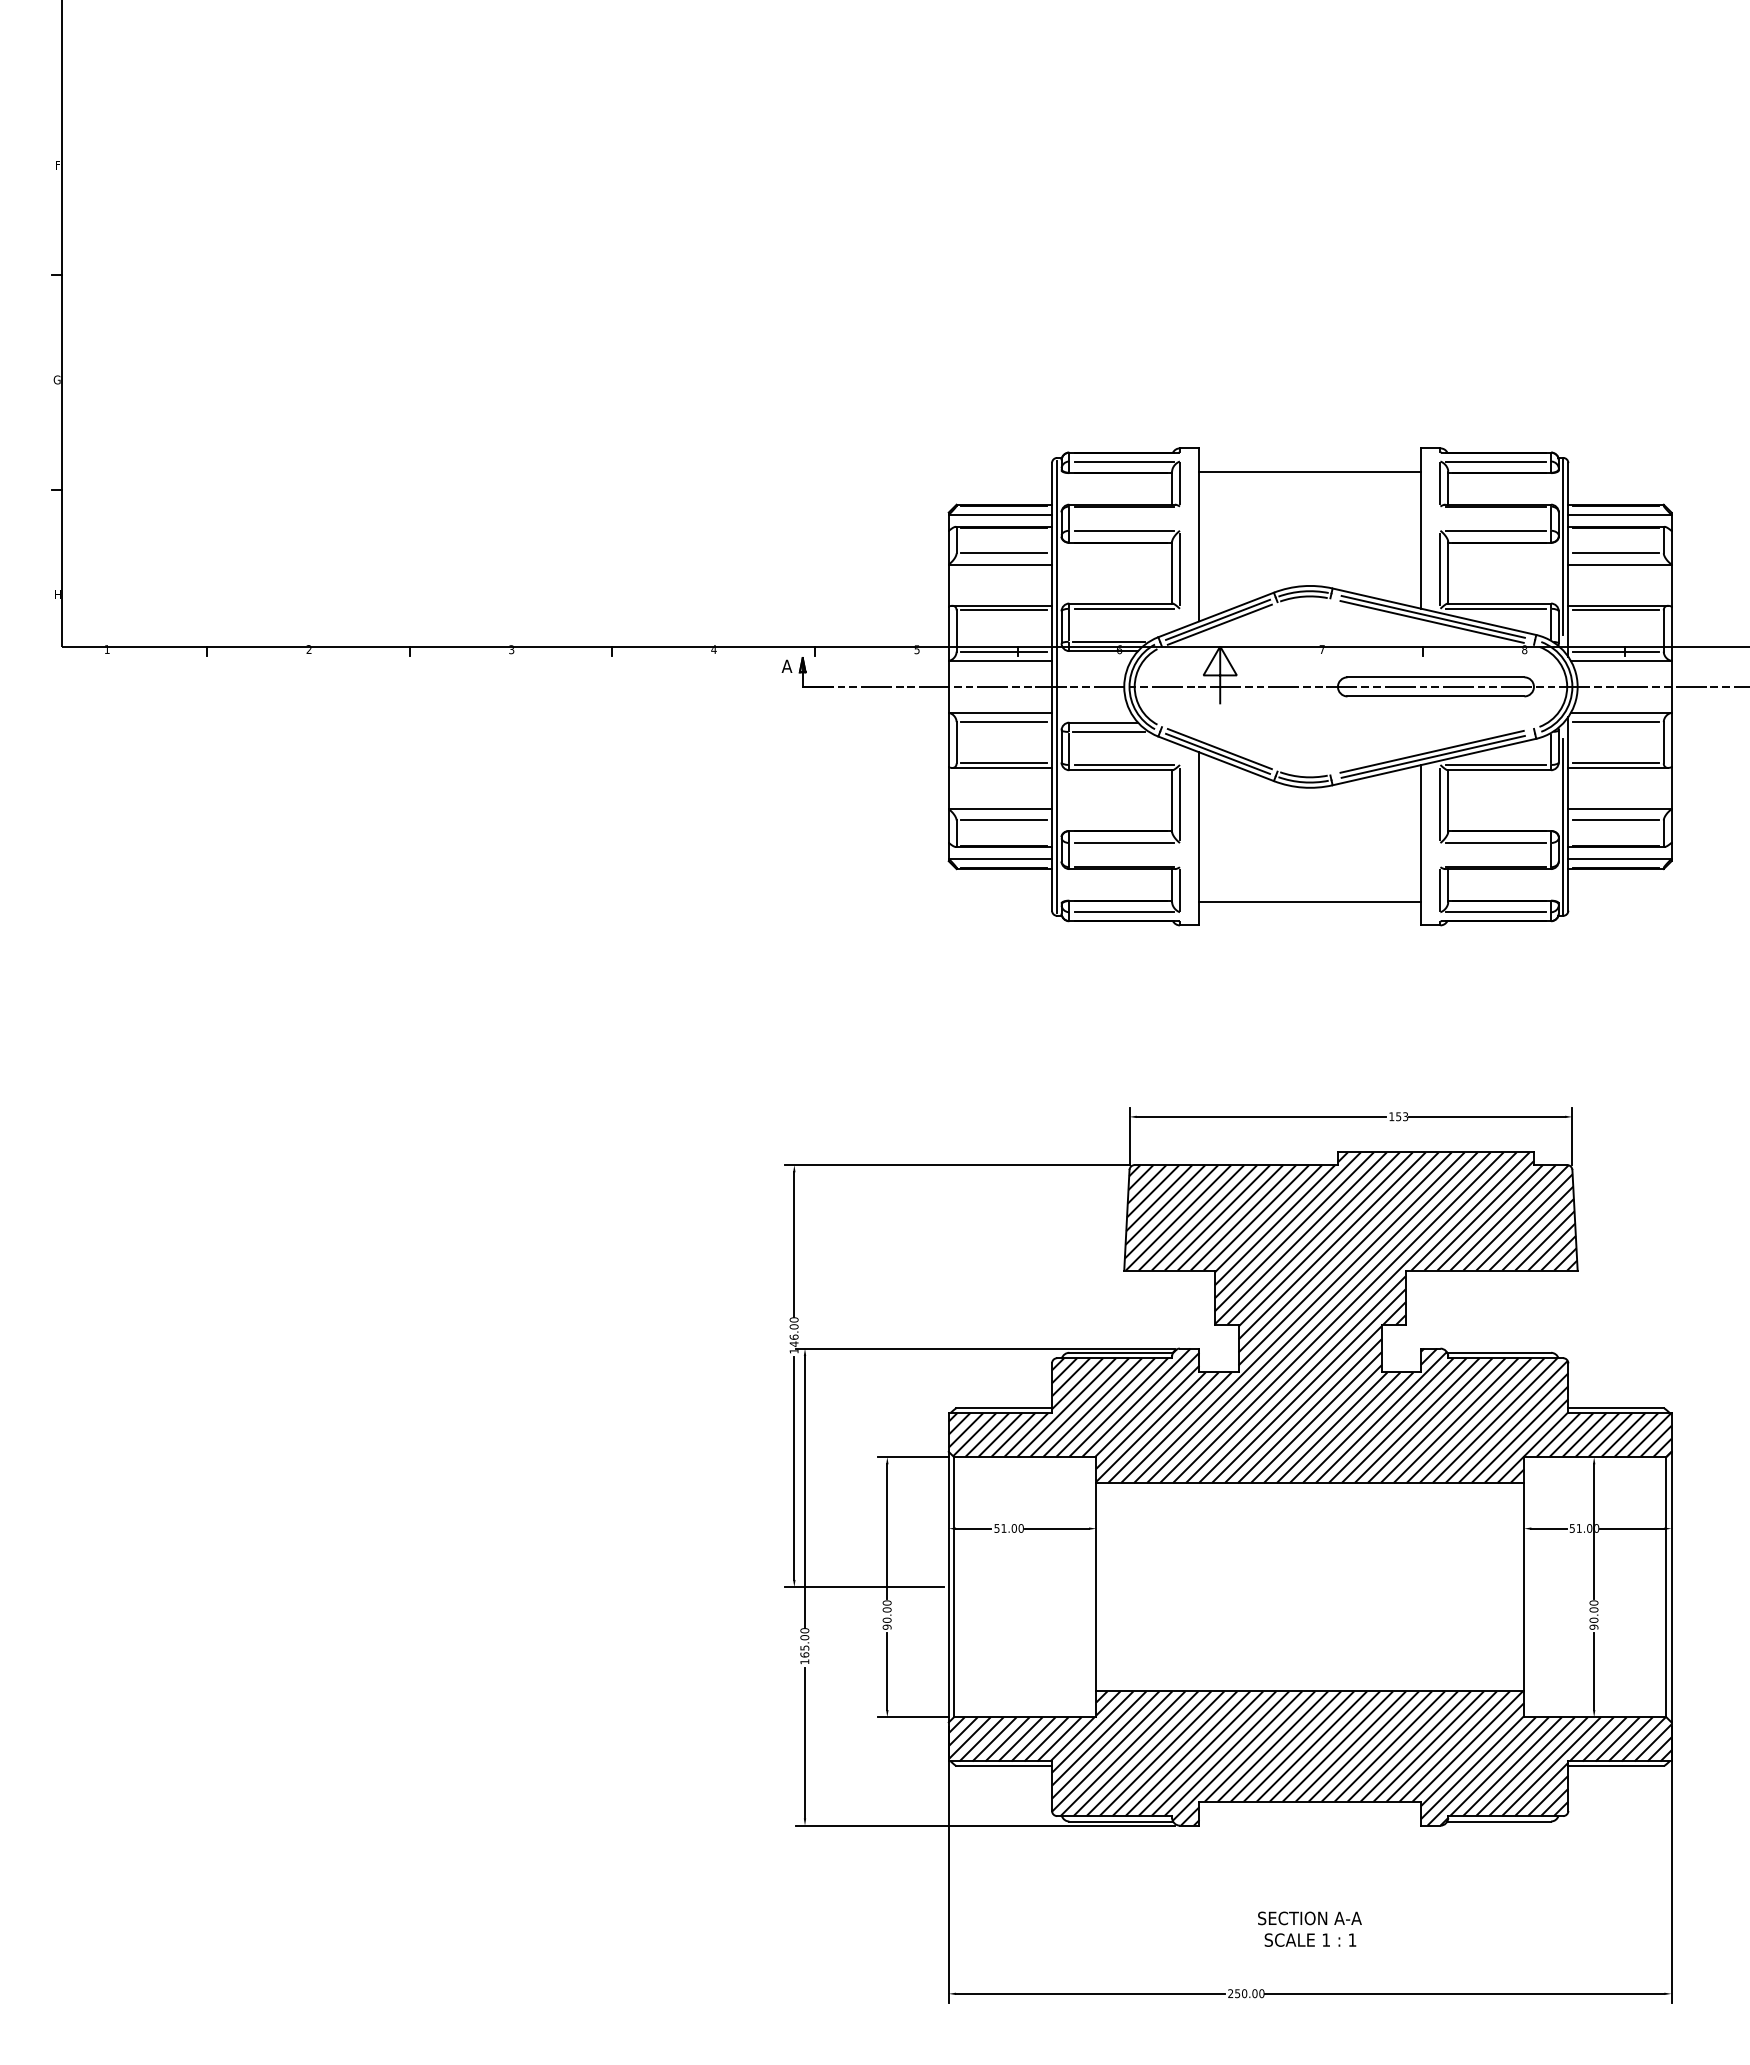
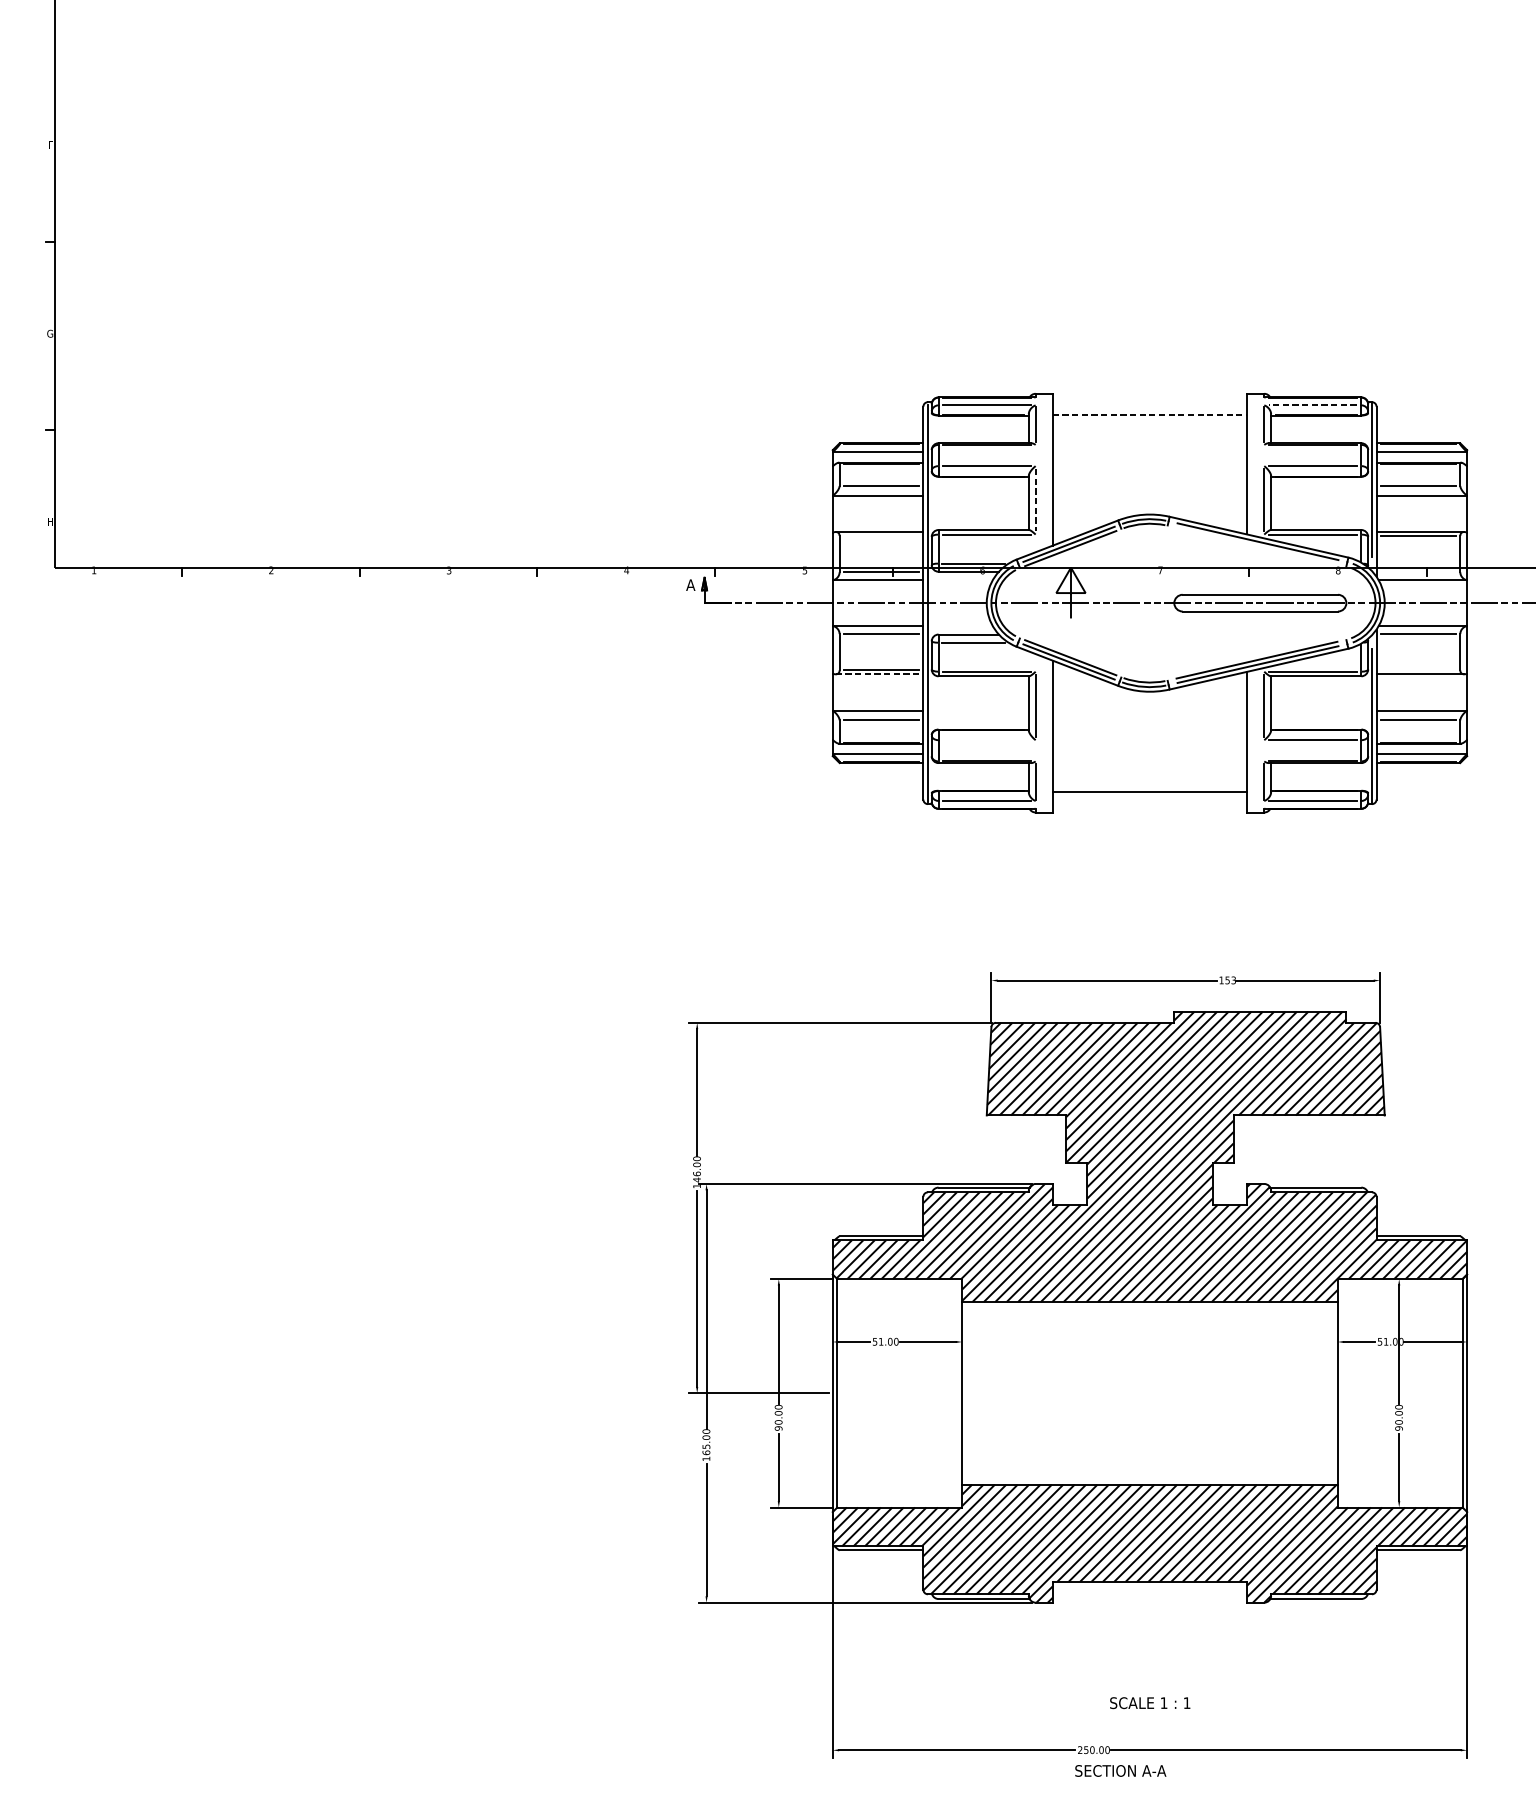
line: (1495, 461) -> (1312, 405), solid -> dashed
line: (1310, 472) -> (1150, 414), solid -> dashed
line: (1179, 569) -> (1035, 500), solid -> dashed
line: (1004, 610) -> (881, 536), removed
line: (1431, 621) -> (1256, 545), removed
line: (1616, 651) -> (1418, 572), removed
line: (1616, 763) -> (1418, 670), removed
line: (1002, 767) -> (879, 673), solid -> dashed
line: (1124, 843) -> (986, 740), removed
text: (1309, 1918) -> (1120, 1771), moved

